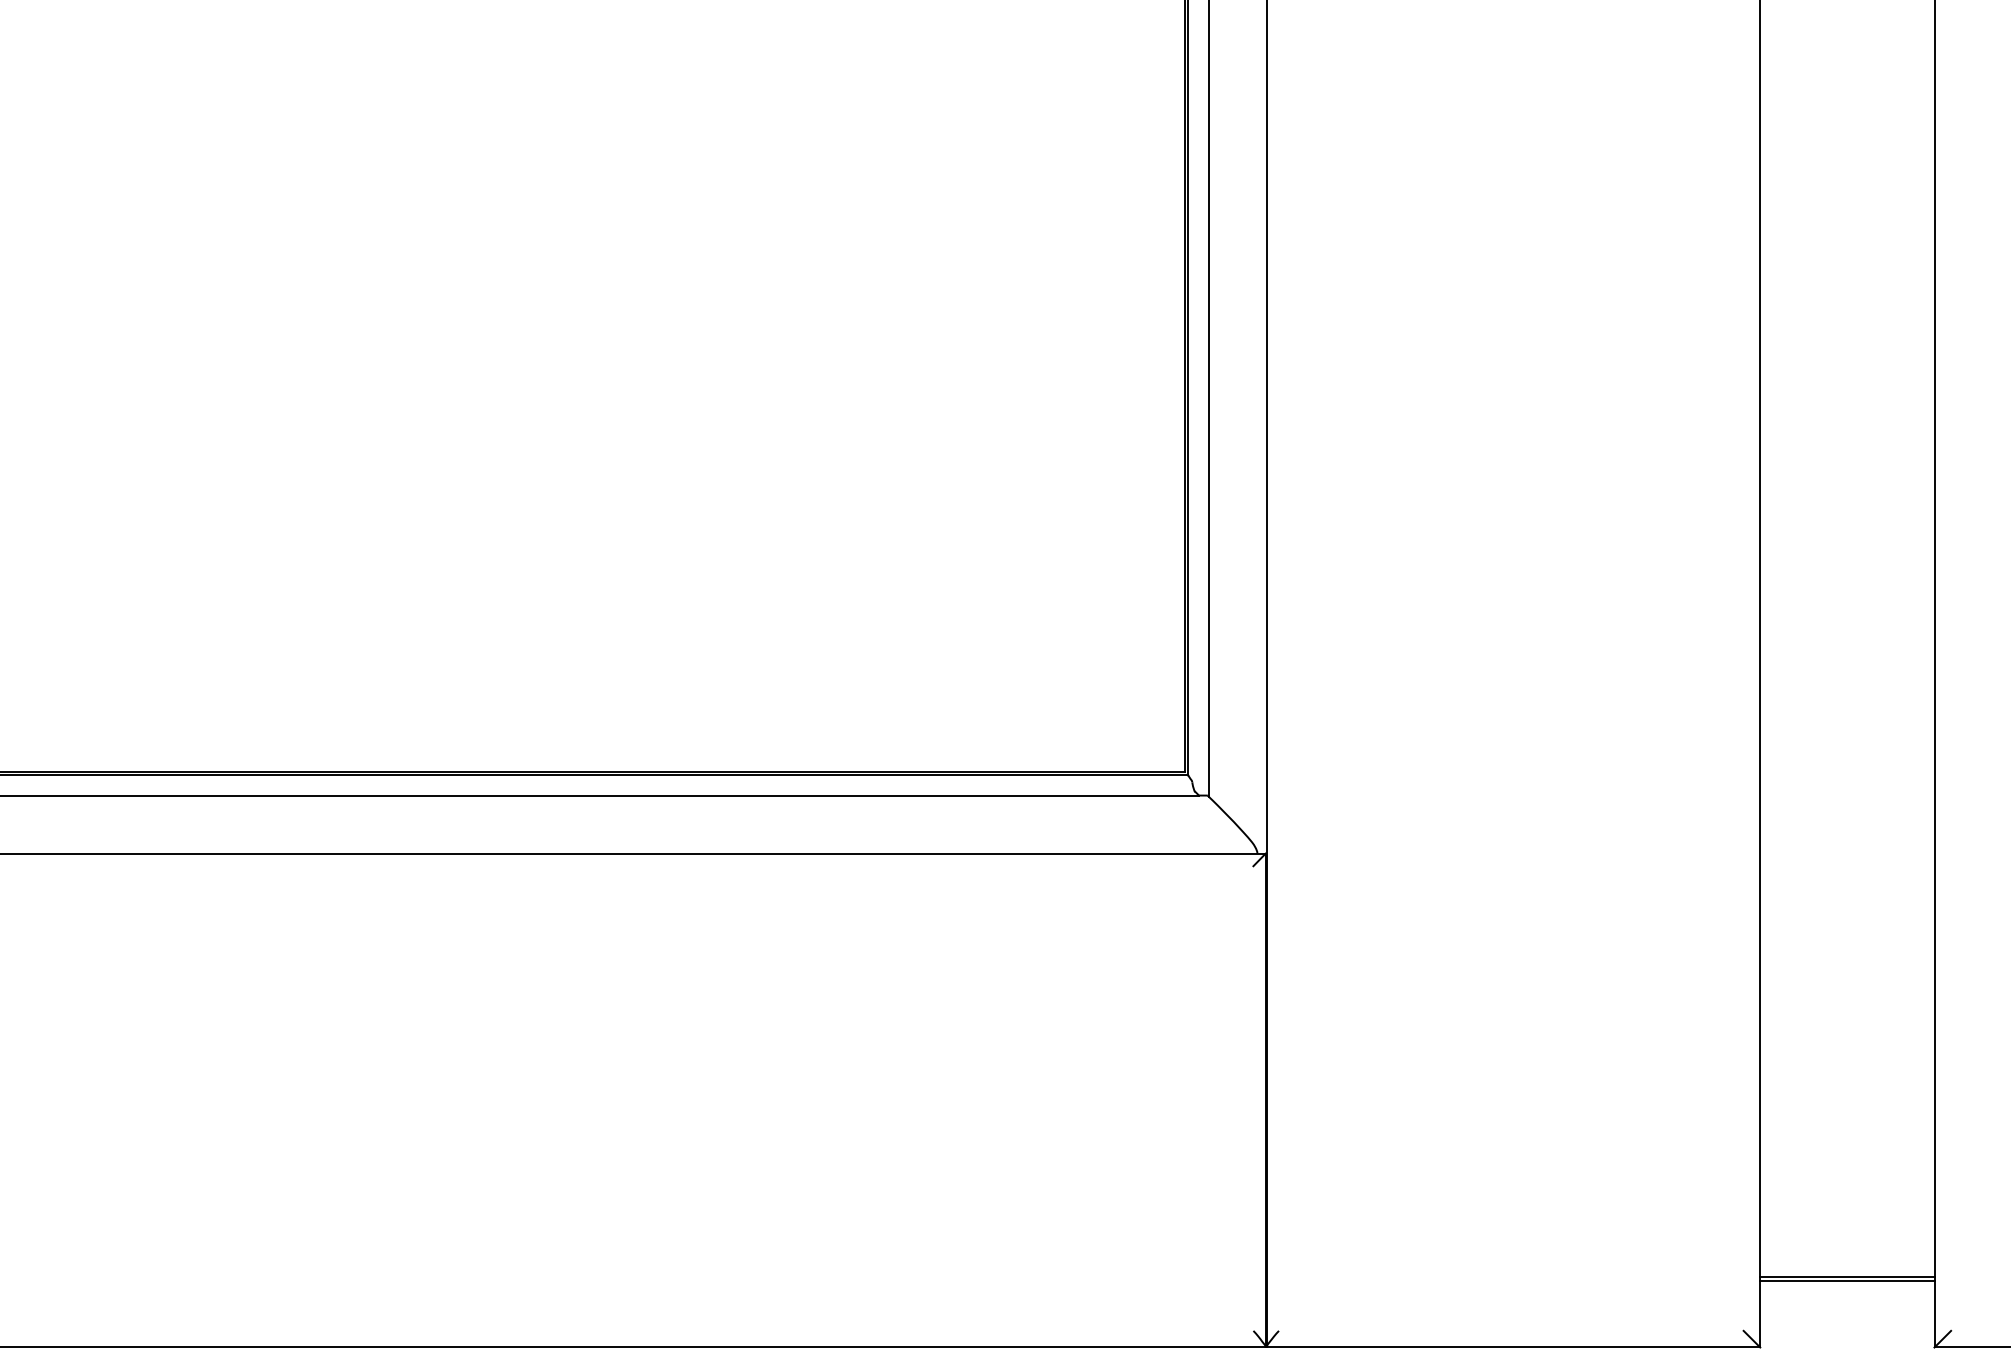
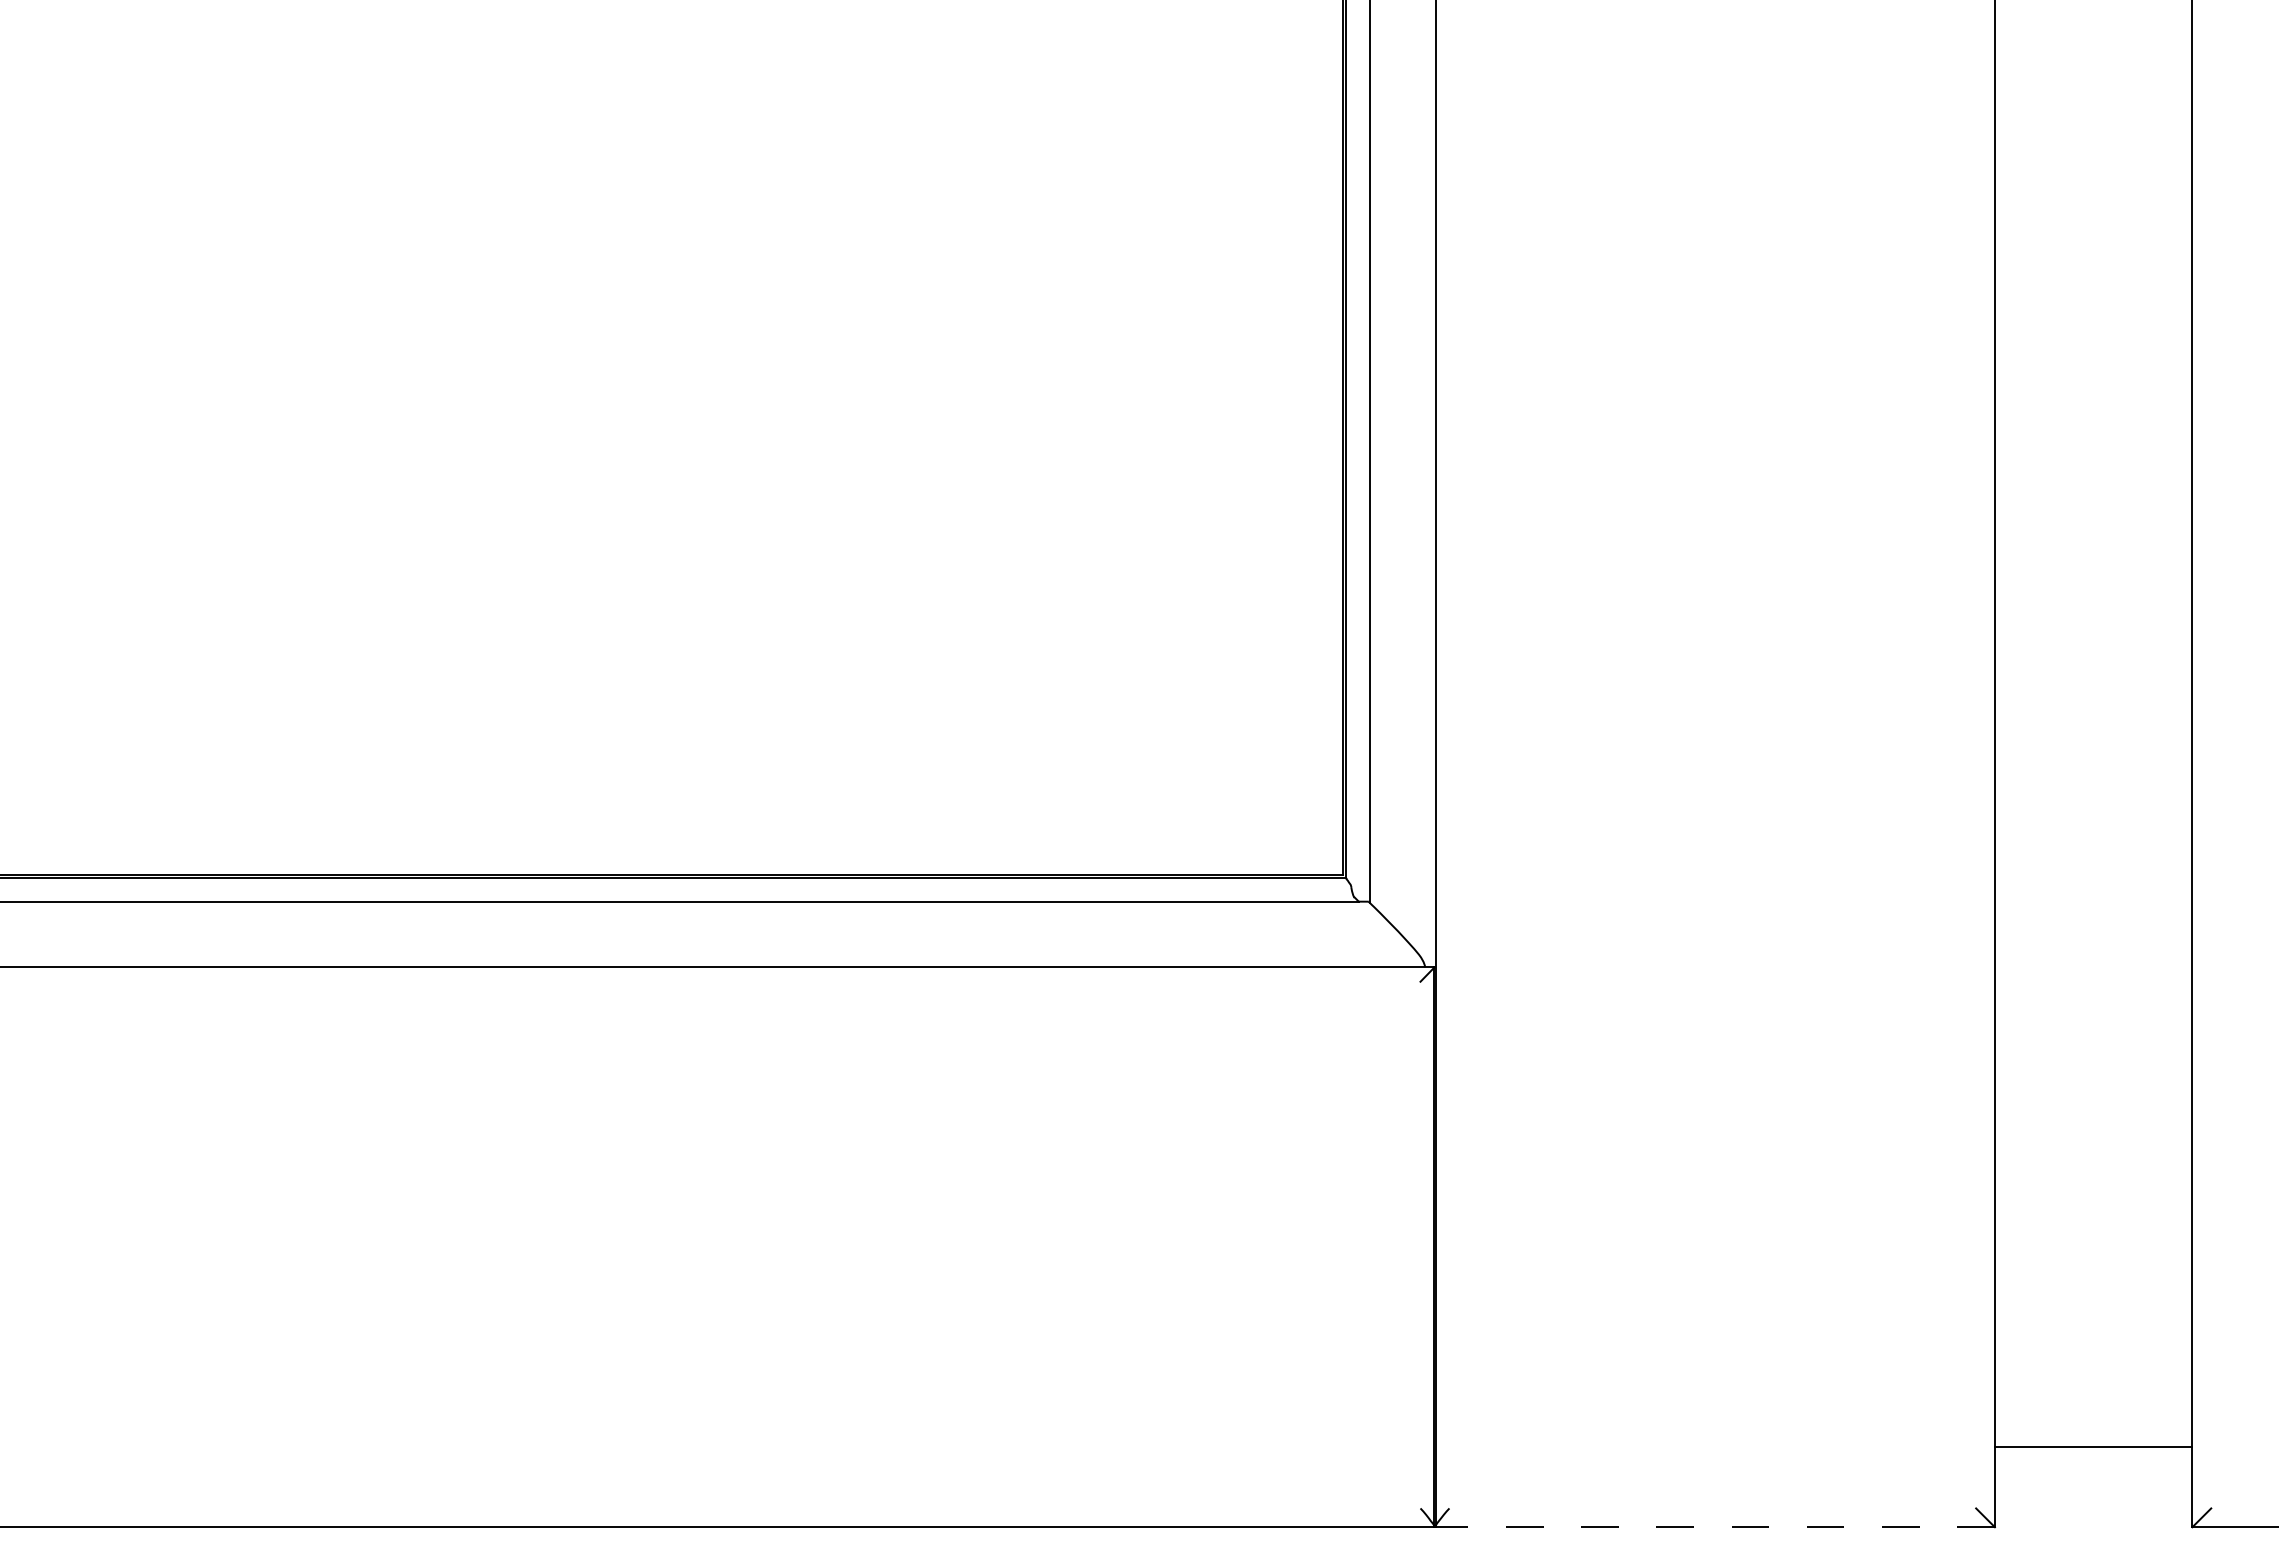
line: (1847, 1280) -> (2093, 1451), removed
line: (1513, 1347) -> (1715, 1527), solid -> dashed

